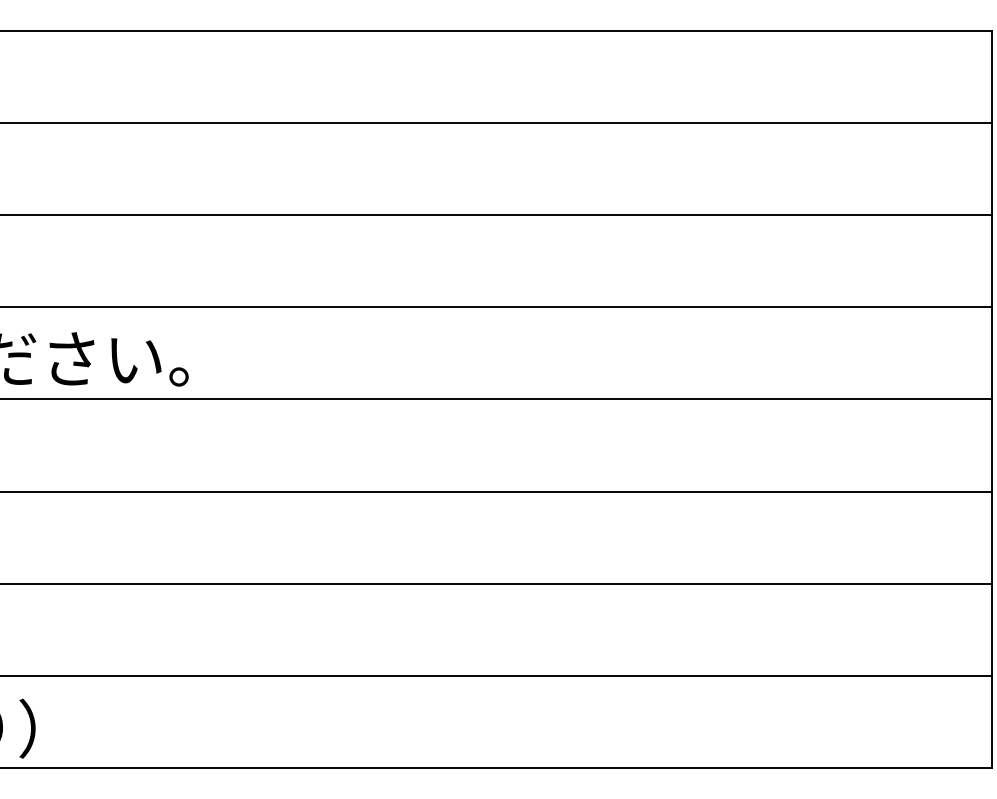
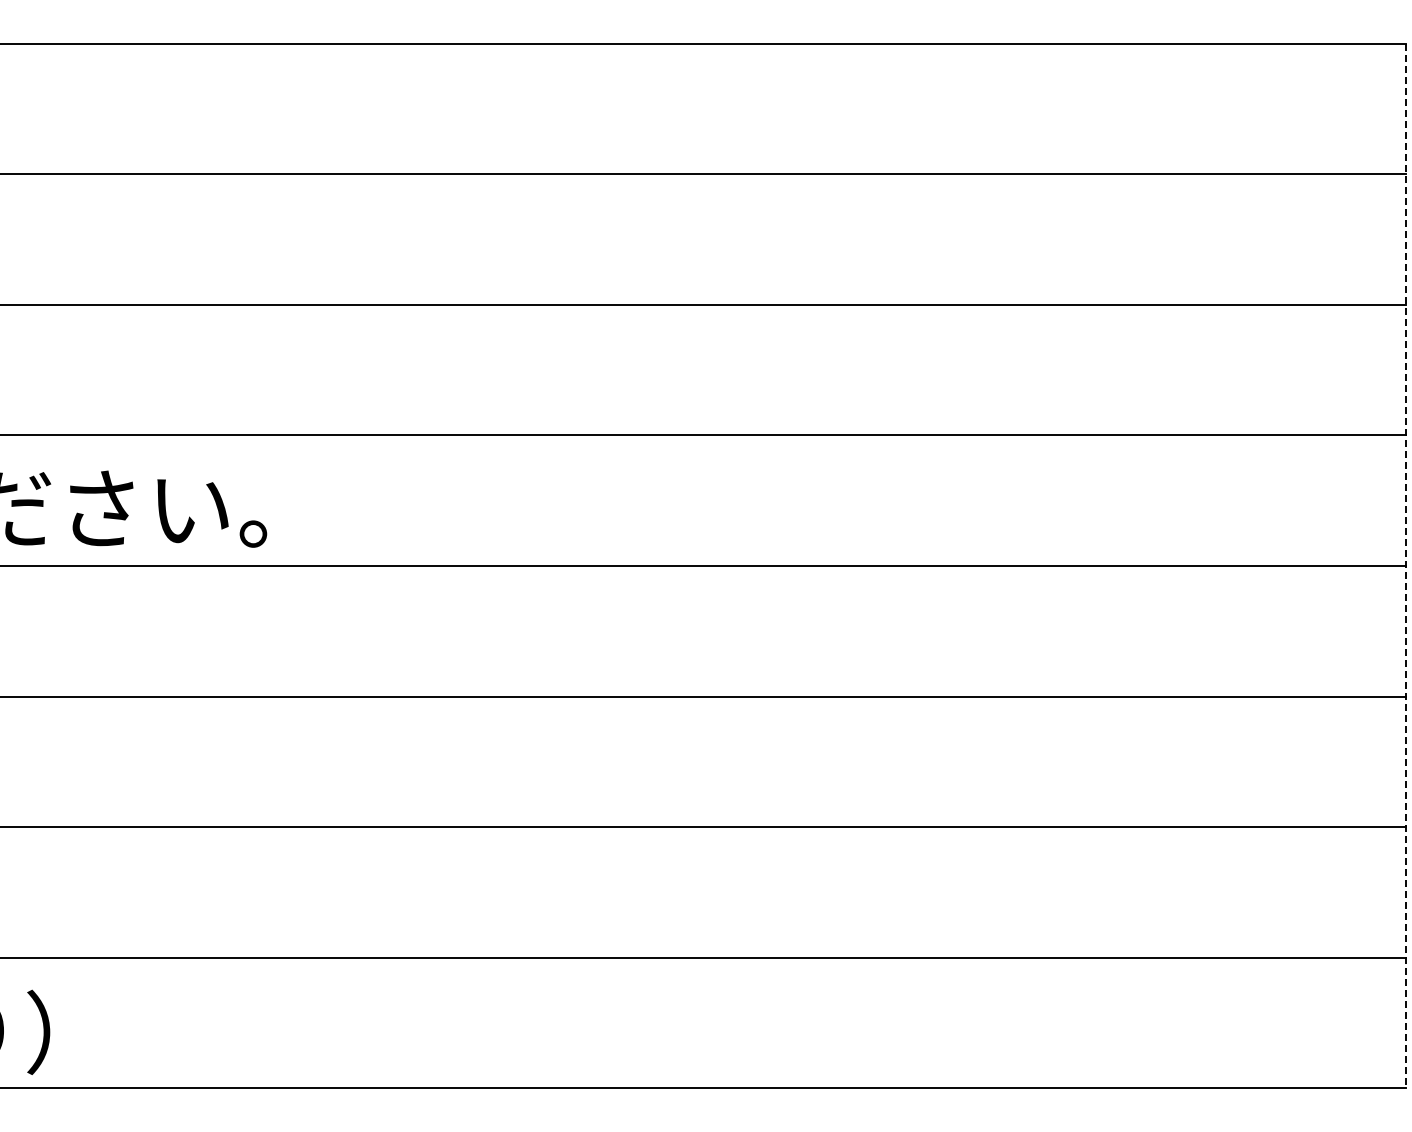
line: (992, 399) -> (1405, 566), solid -> dashed

